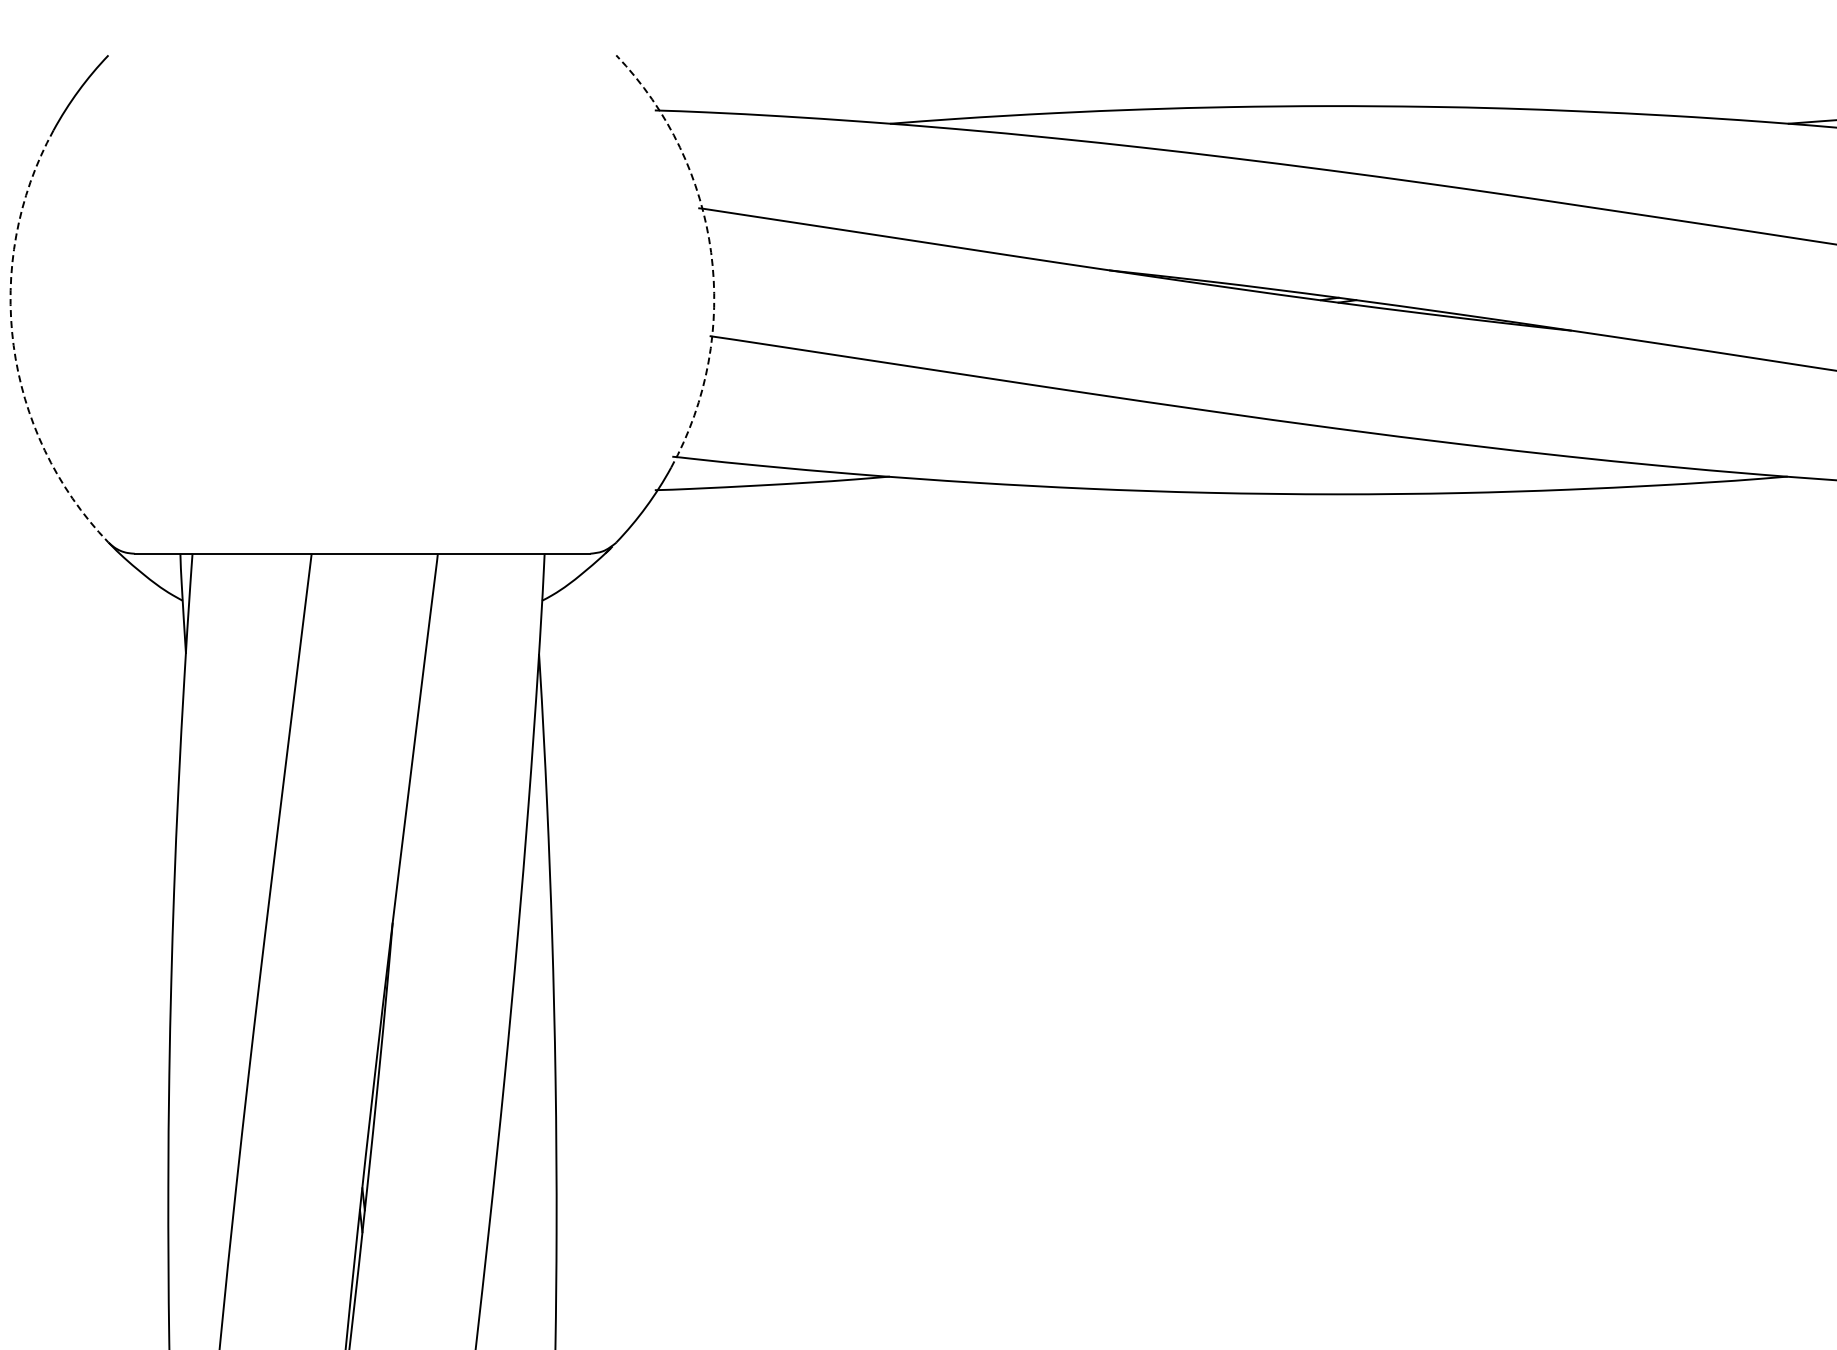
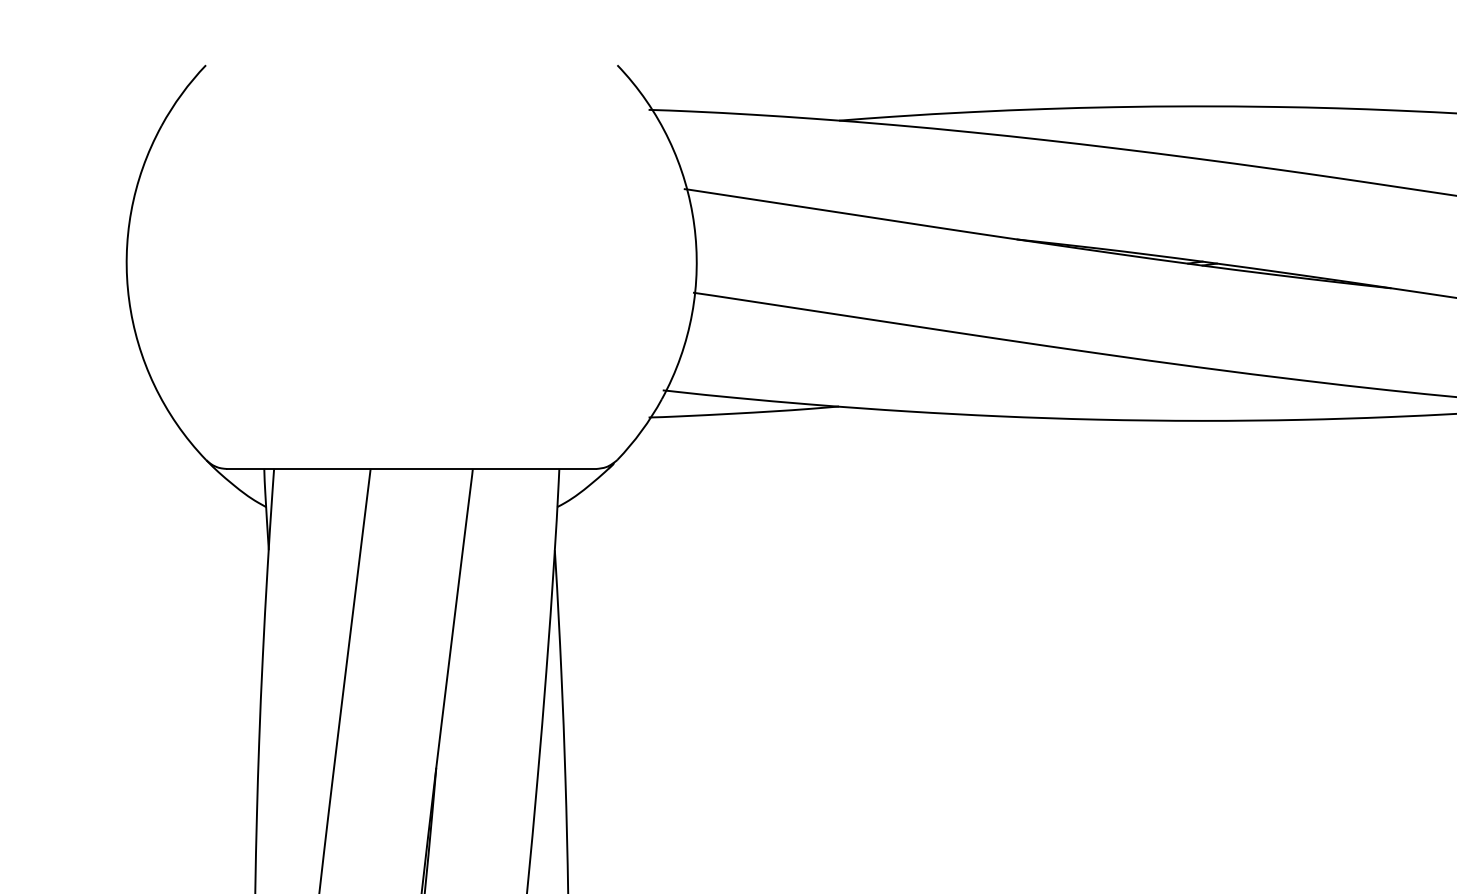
arc: (711, 252) -> (694, 224), dashed -> solid
arc: (13, 345) -> (129, 300), dashed -> solid

